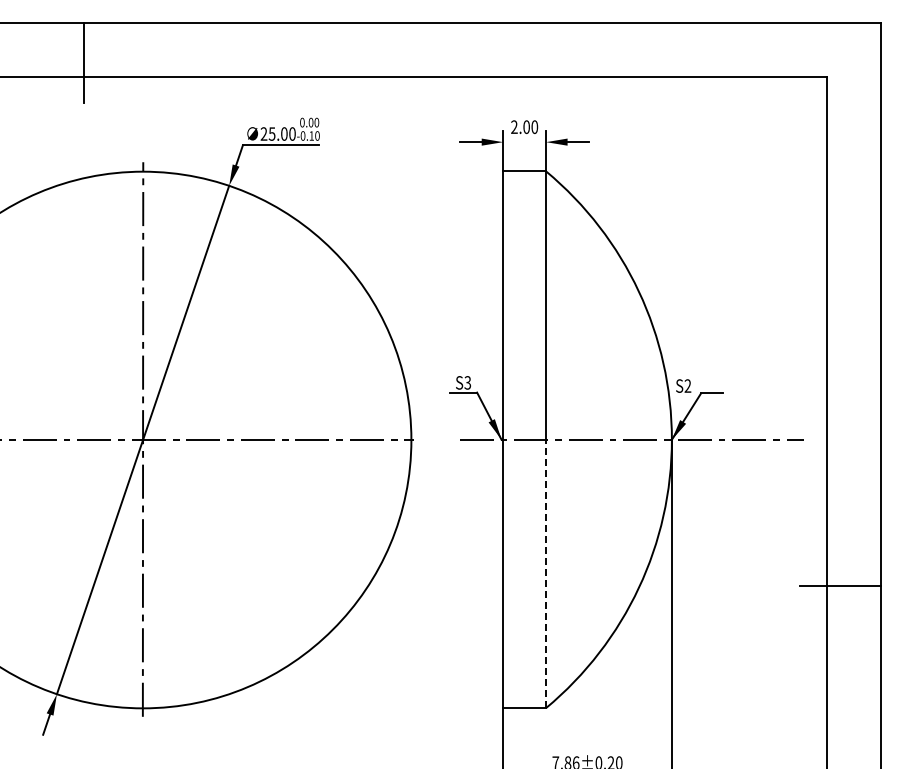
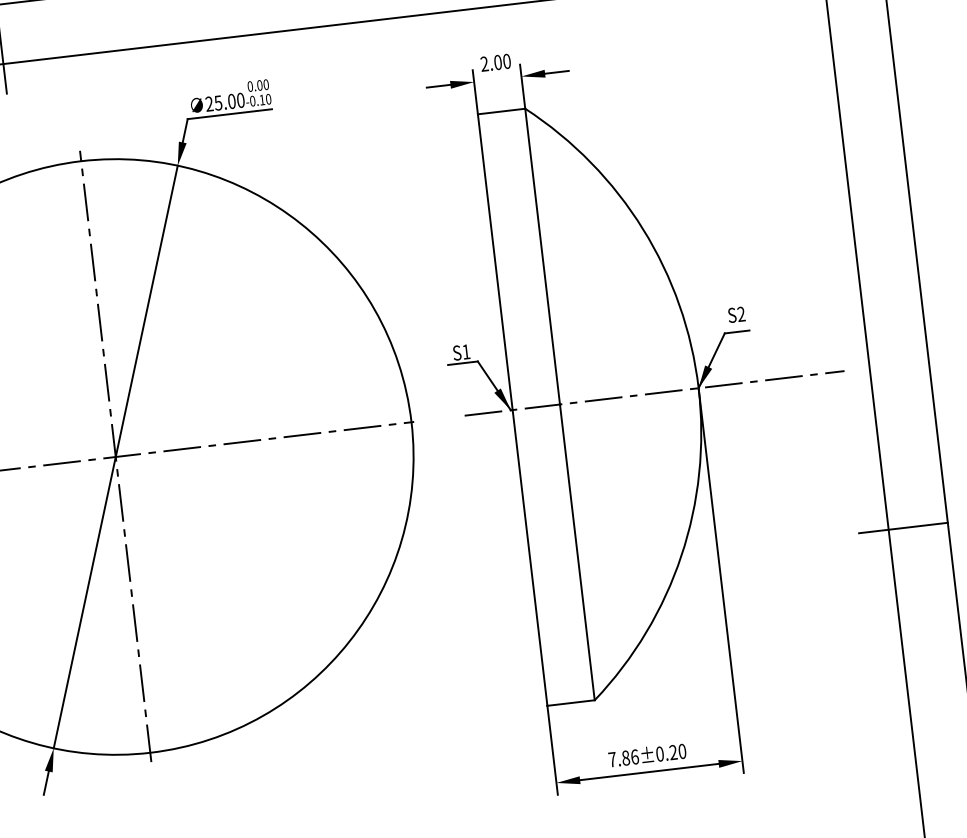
text: (467, 382) -> (465, 351), S3 -> S1
text: (683, 385) -> (736, 314), moved
line: (546, 573) -> (577, 551), dashed -> solid

